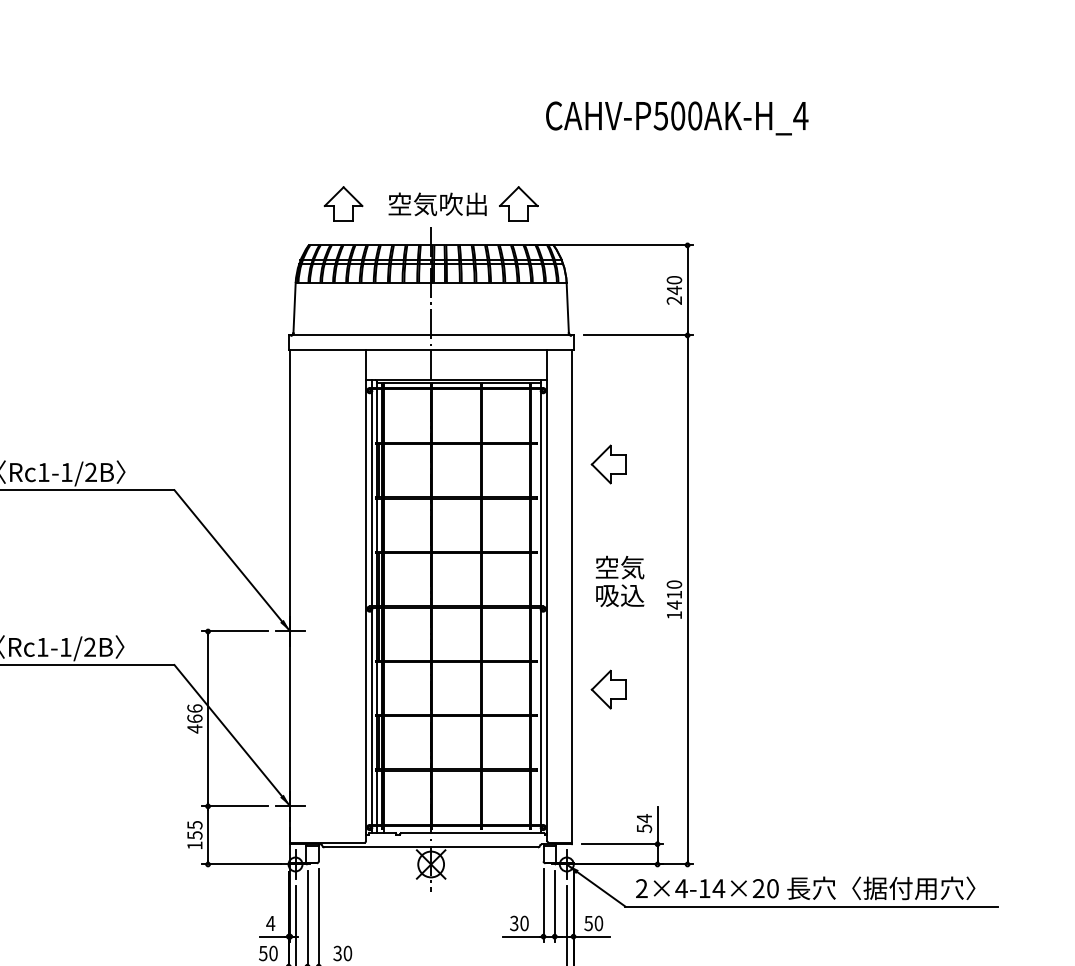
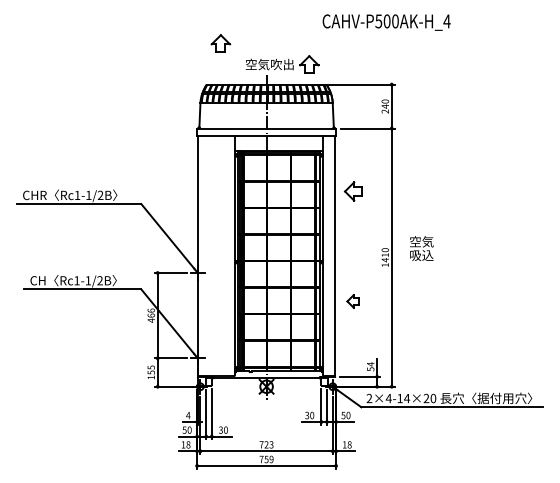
part: (342, 204) -> (220, 43), moved
text: (619, 581) -> (421, 248), moved
part: (607, 689) -> (352, 301), size x0.7

